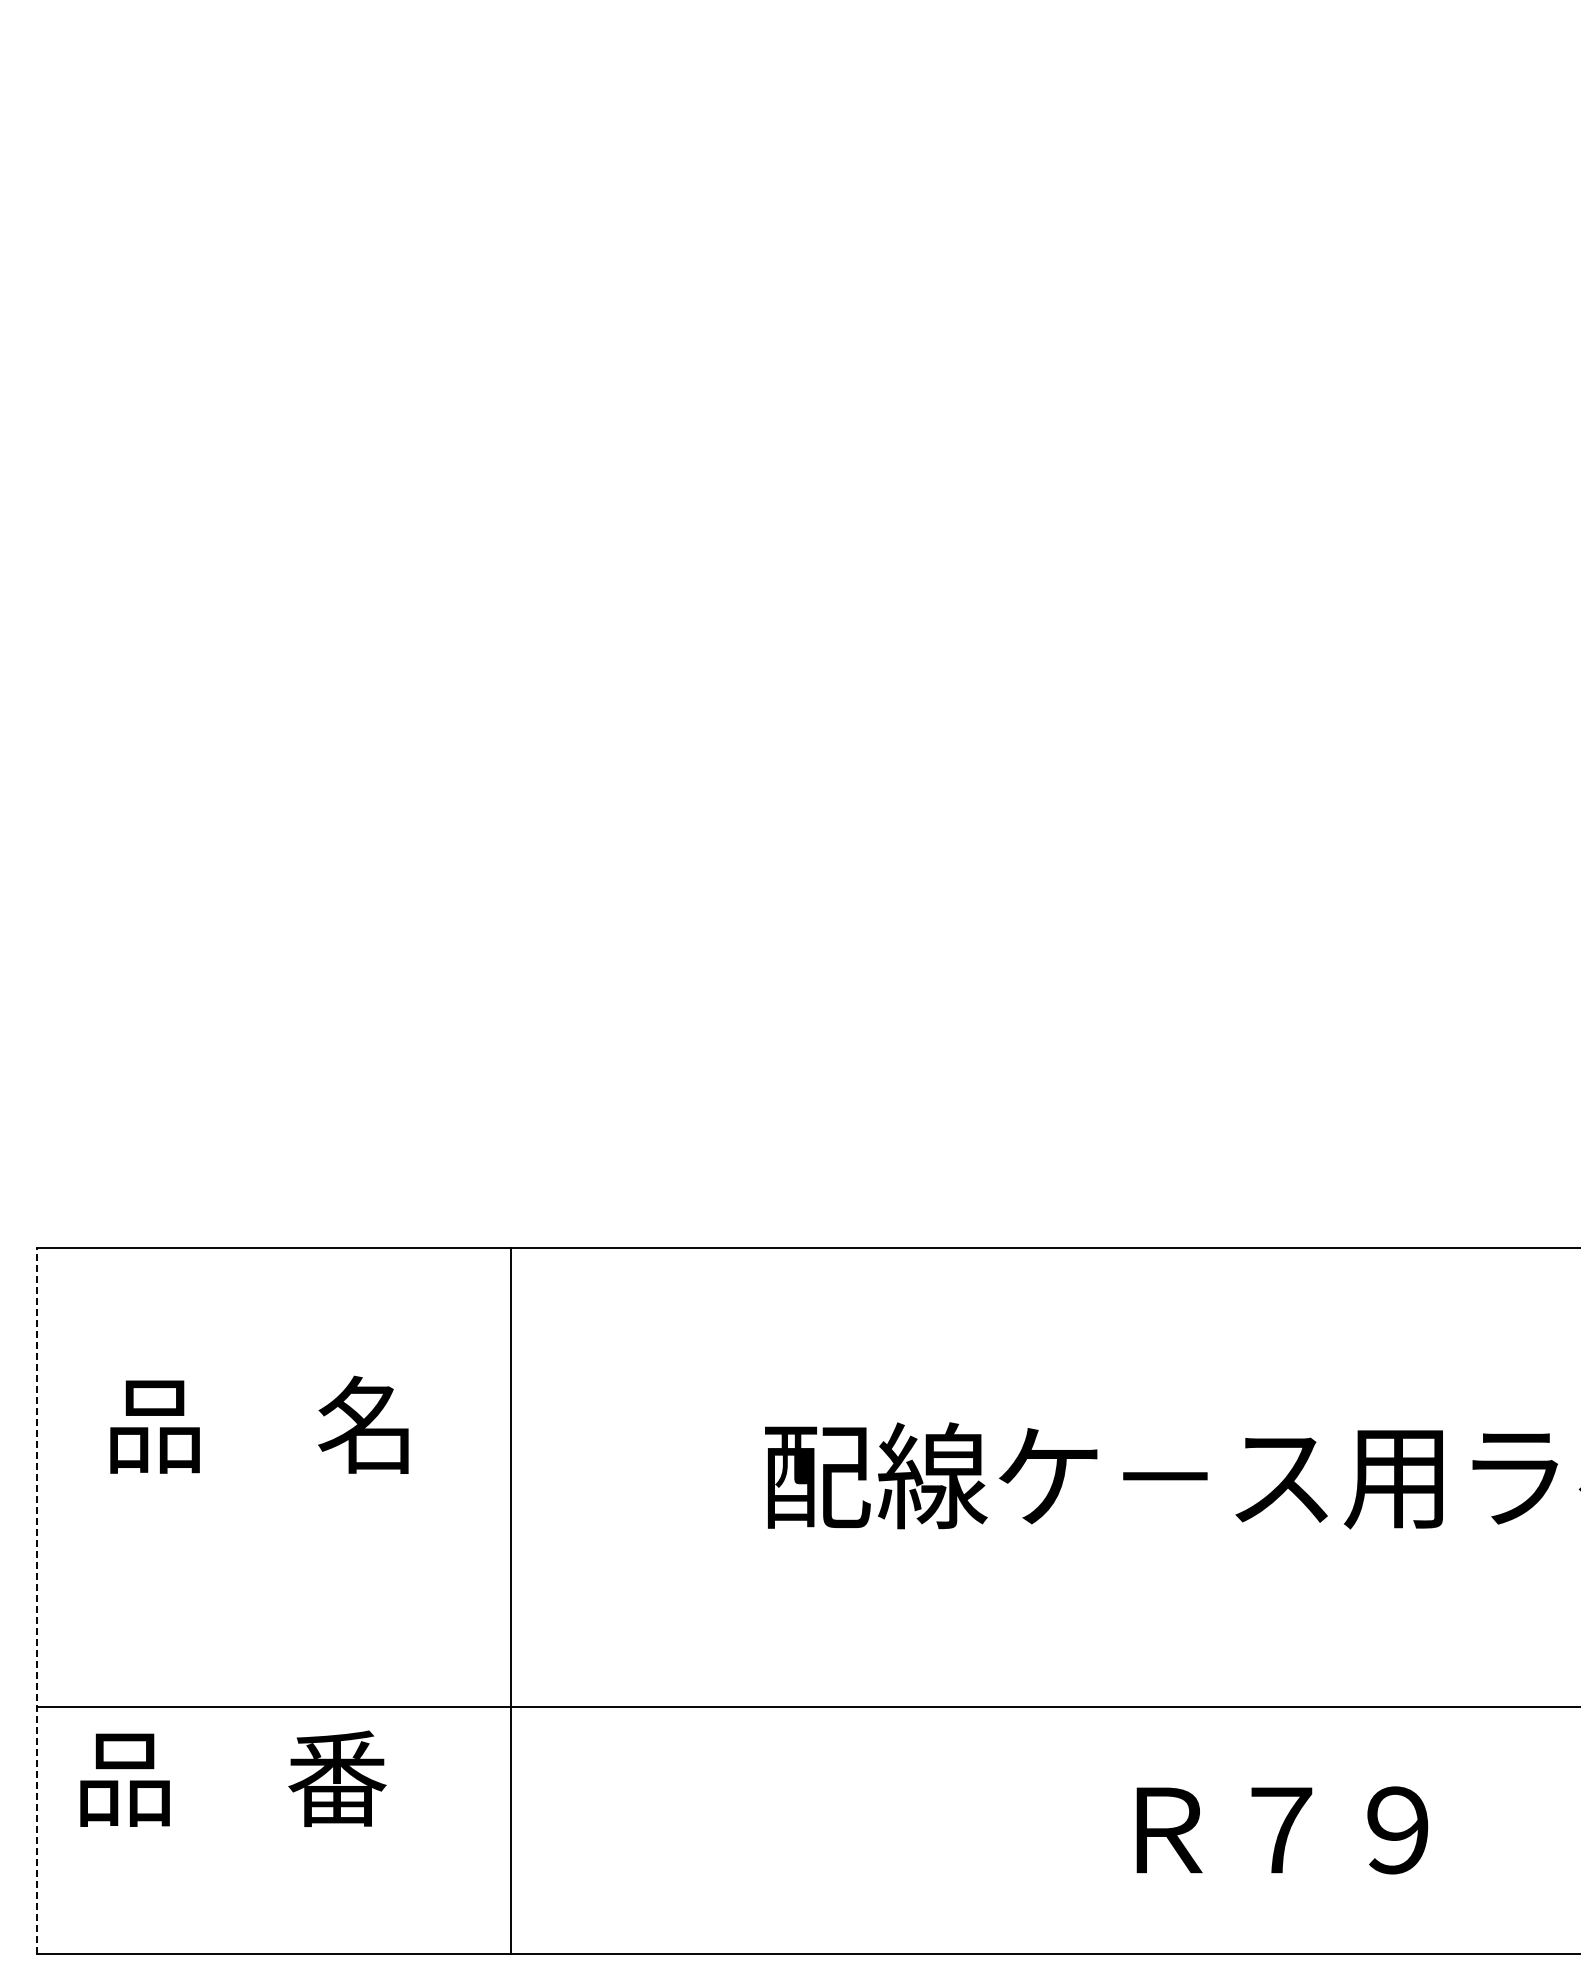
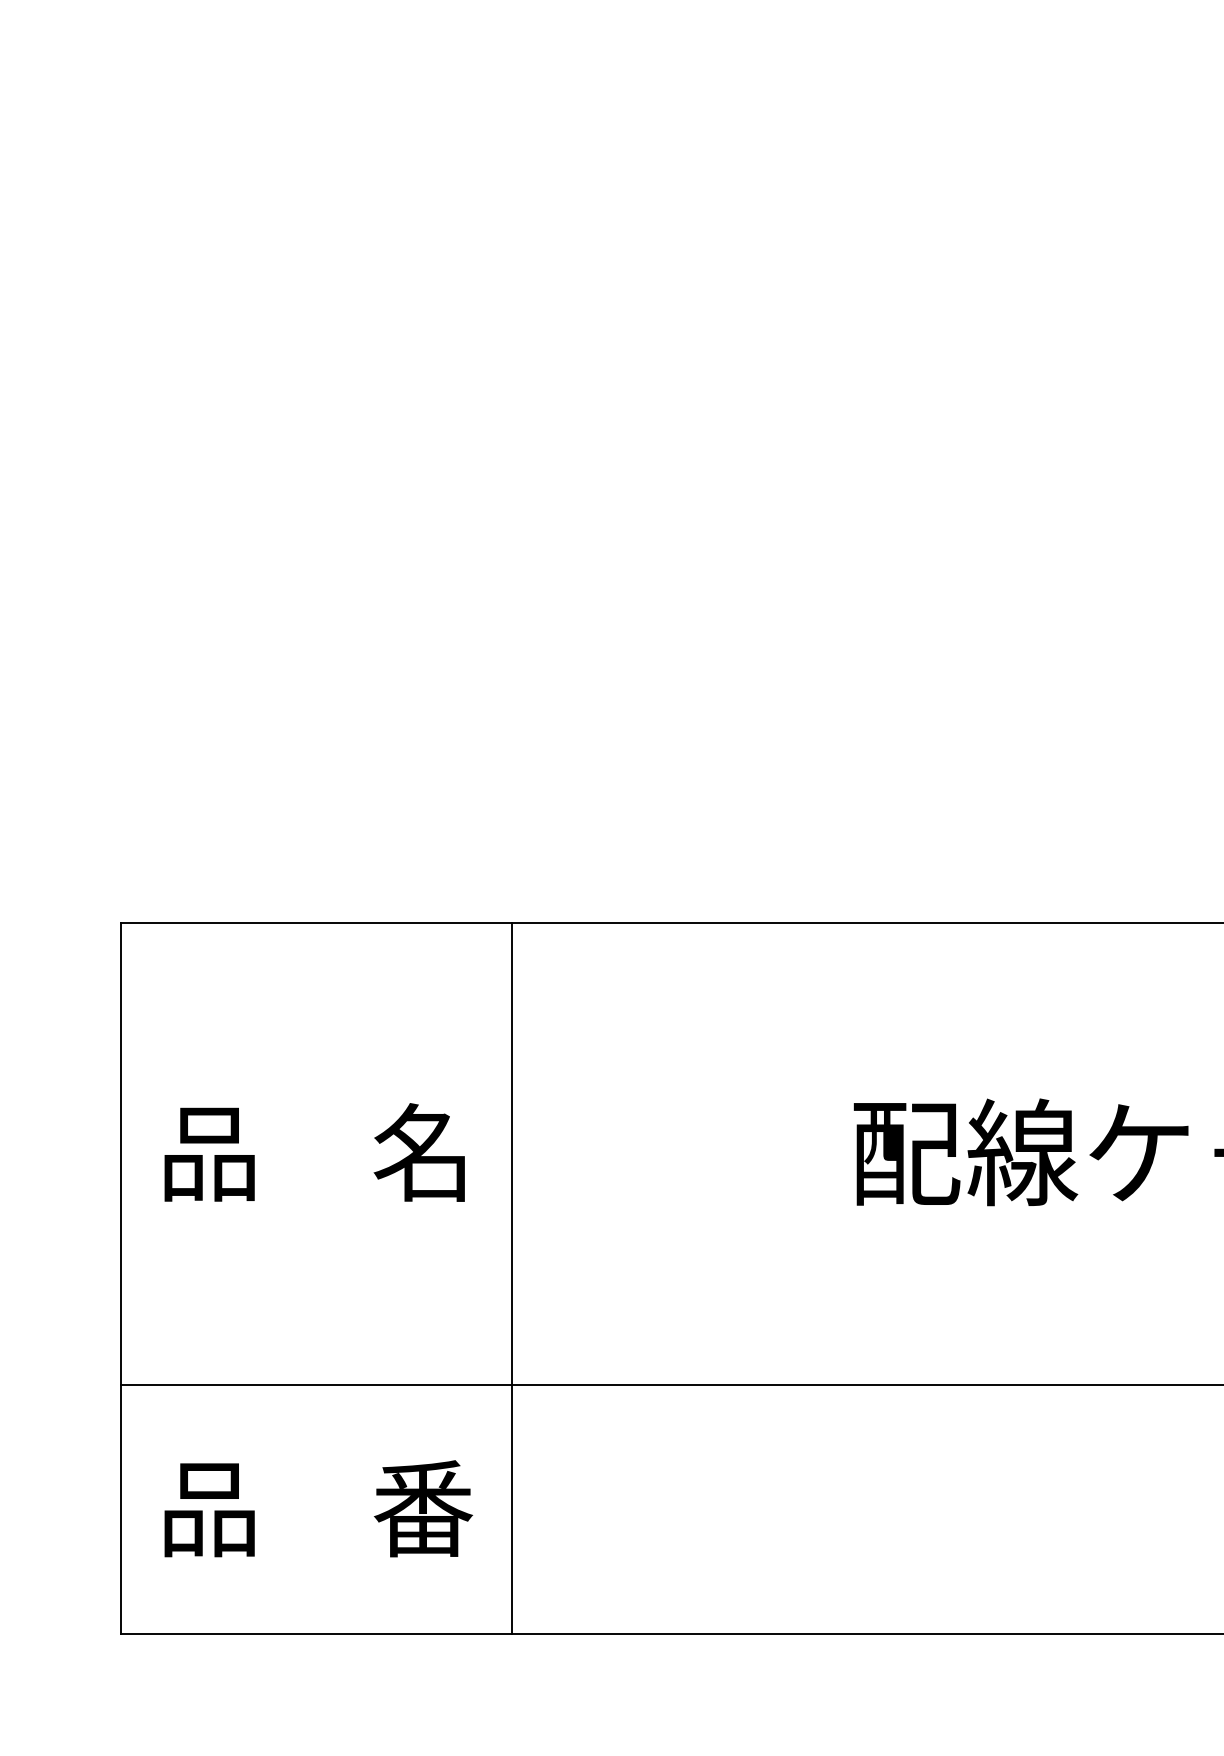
text: (259, 1424) -> (314, 1152), moved
line: (36, 1600) -> (120, 1277), dashed -> solid
line: (511, 1600) -> (512, 1277), moved
text: (233, 1778) -> (318, 1508), moved

